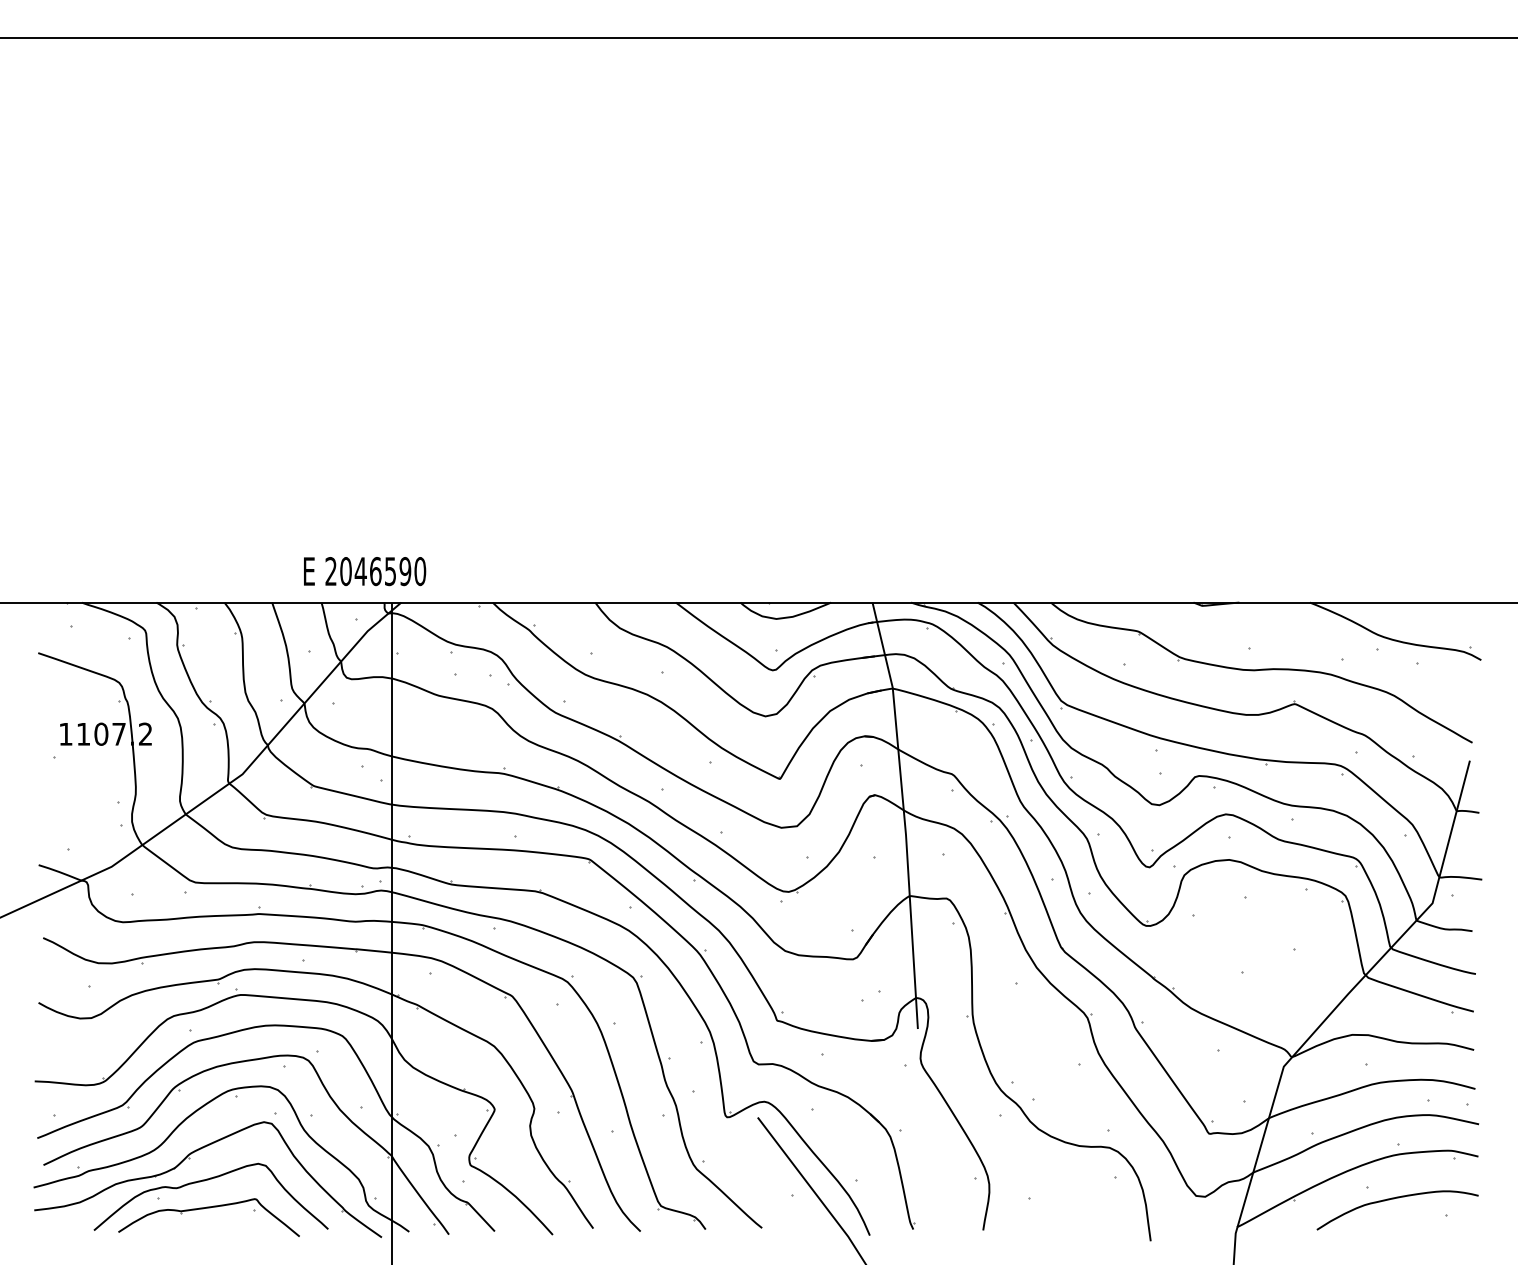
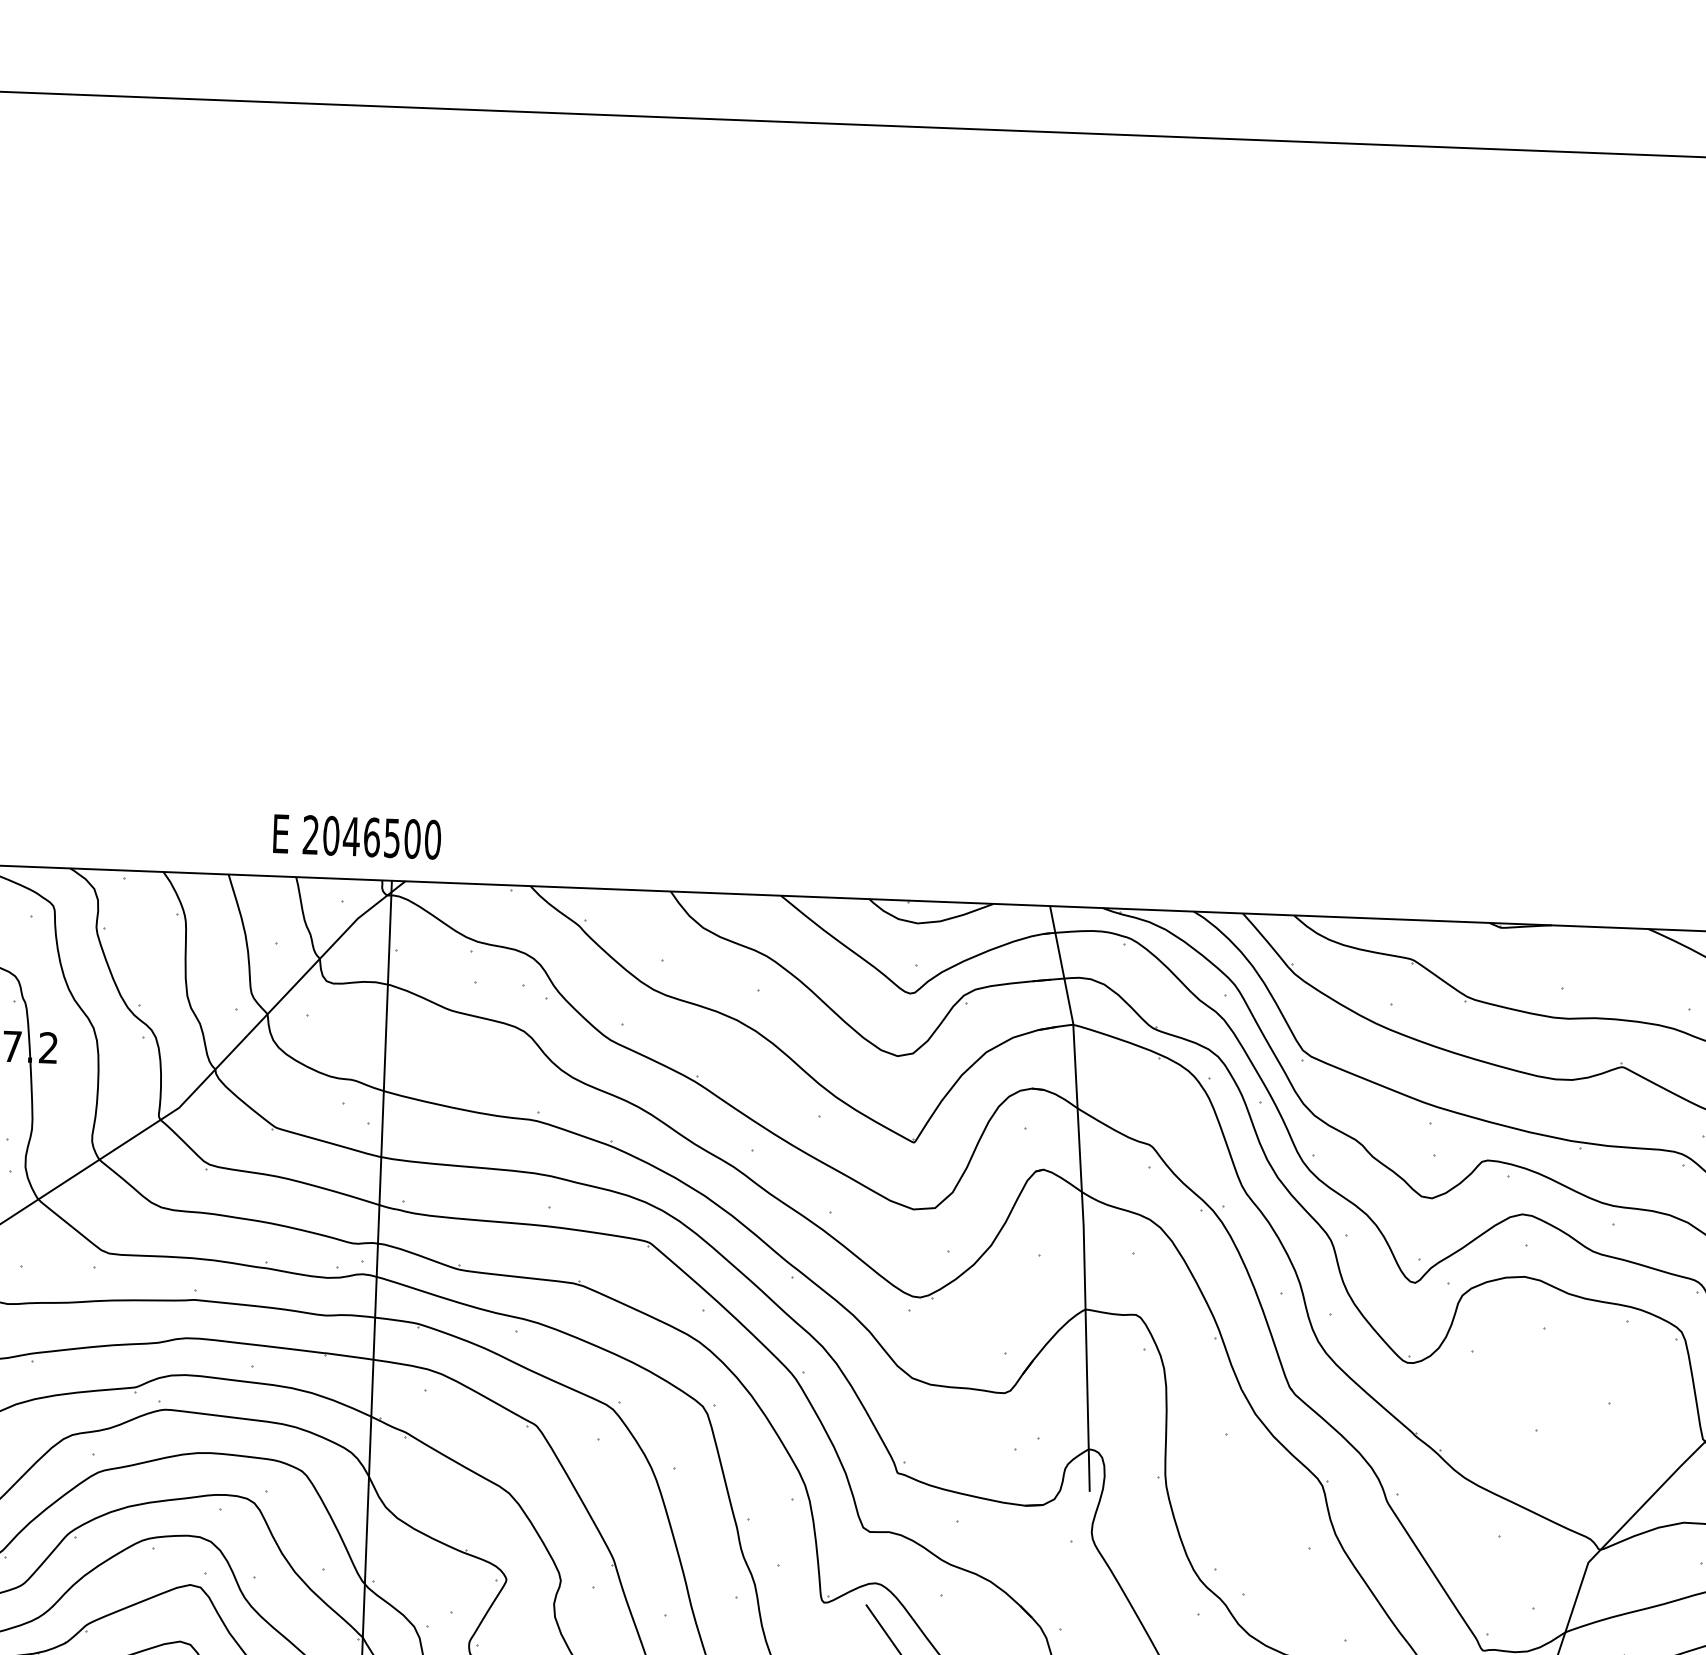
text: (405, 571) -> (412, 838), 2046590 -> 2046500

